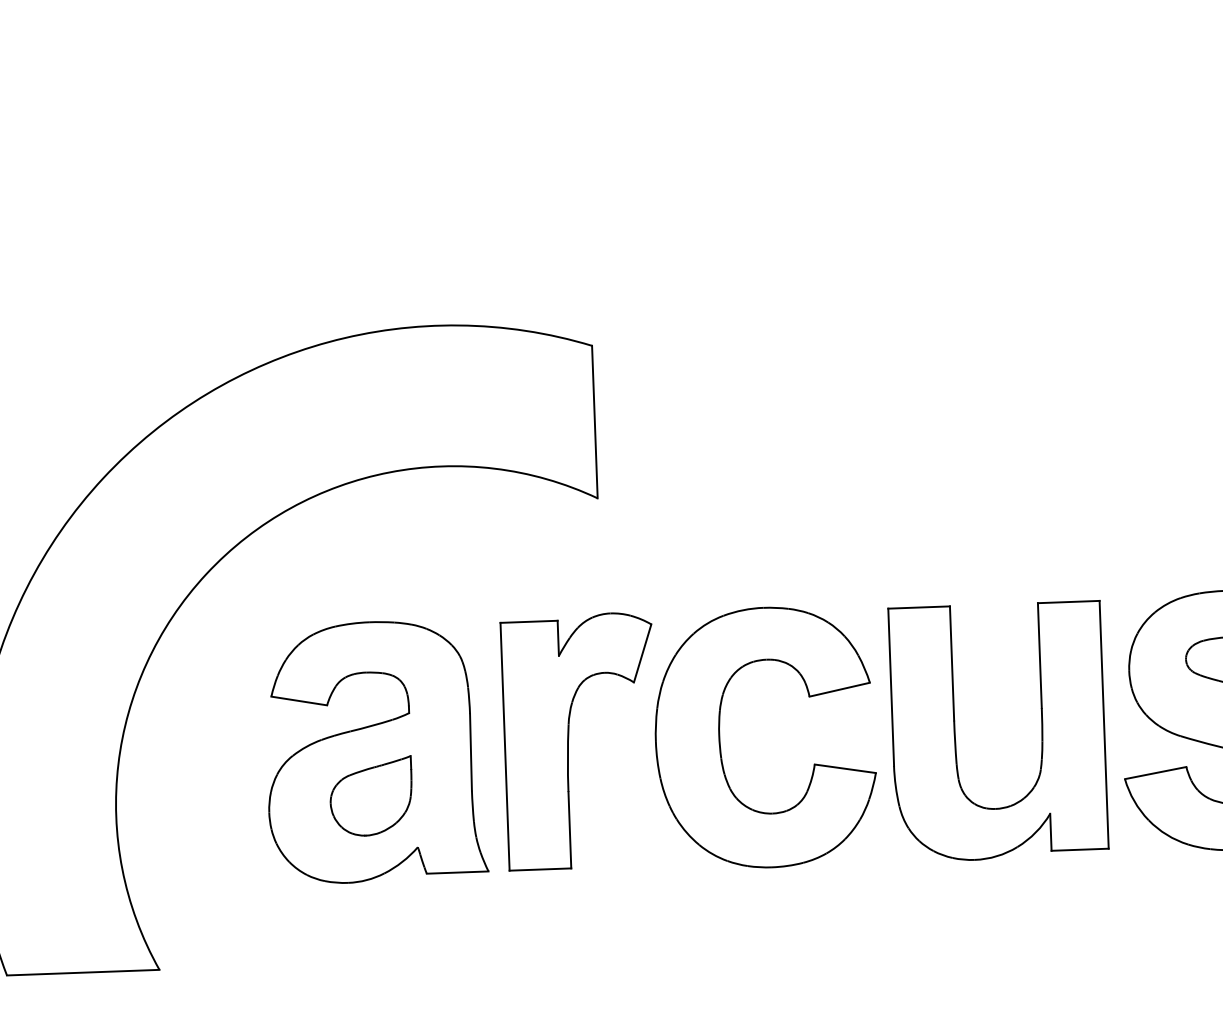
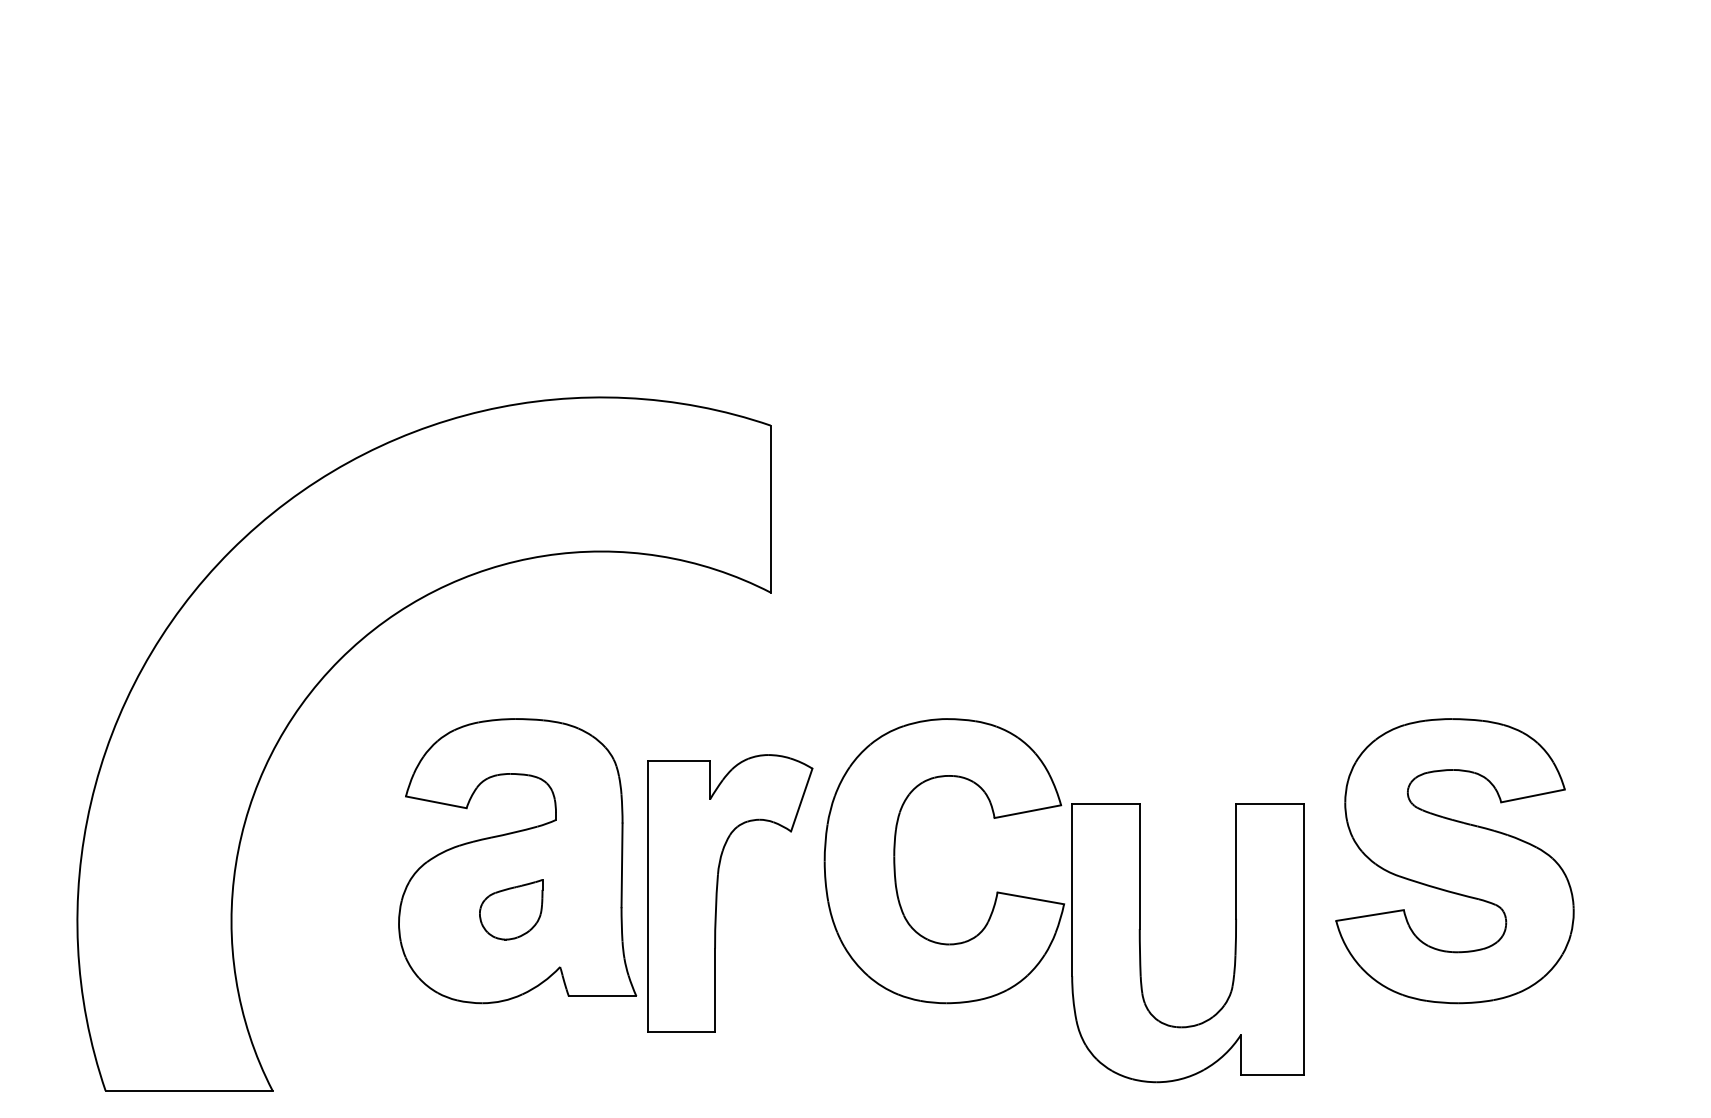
part: (955, 733) -> (1140, 943), moved
part: (568, 741) -> (717, 893), moved
part: (370, 796) -> (510, 909), size x0.7

